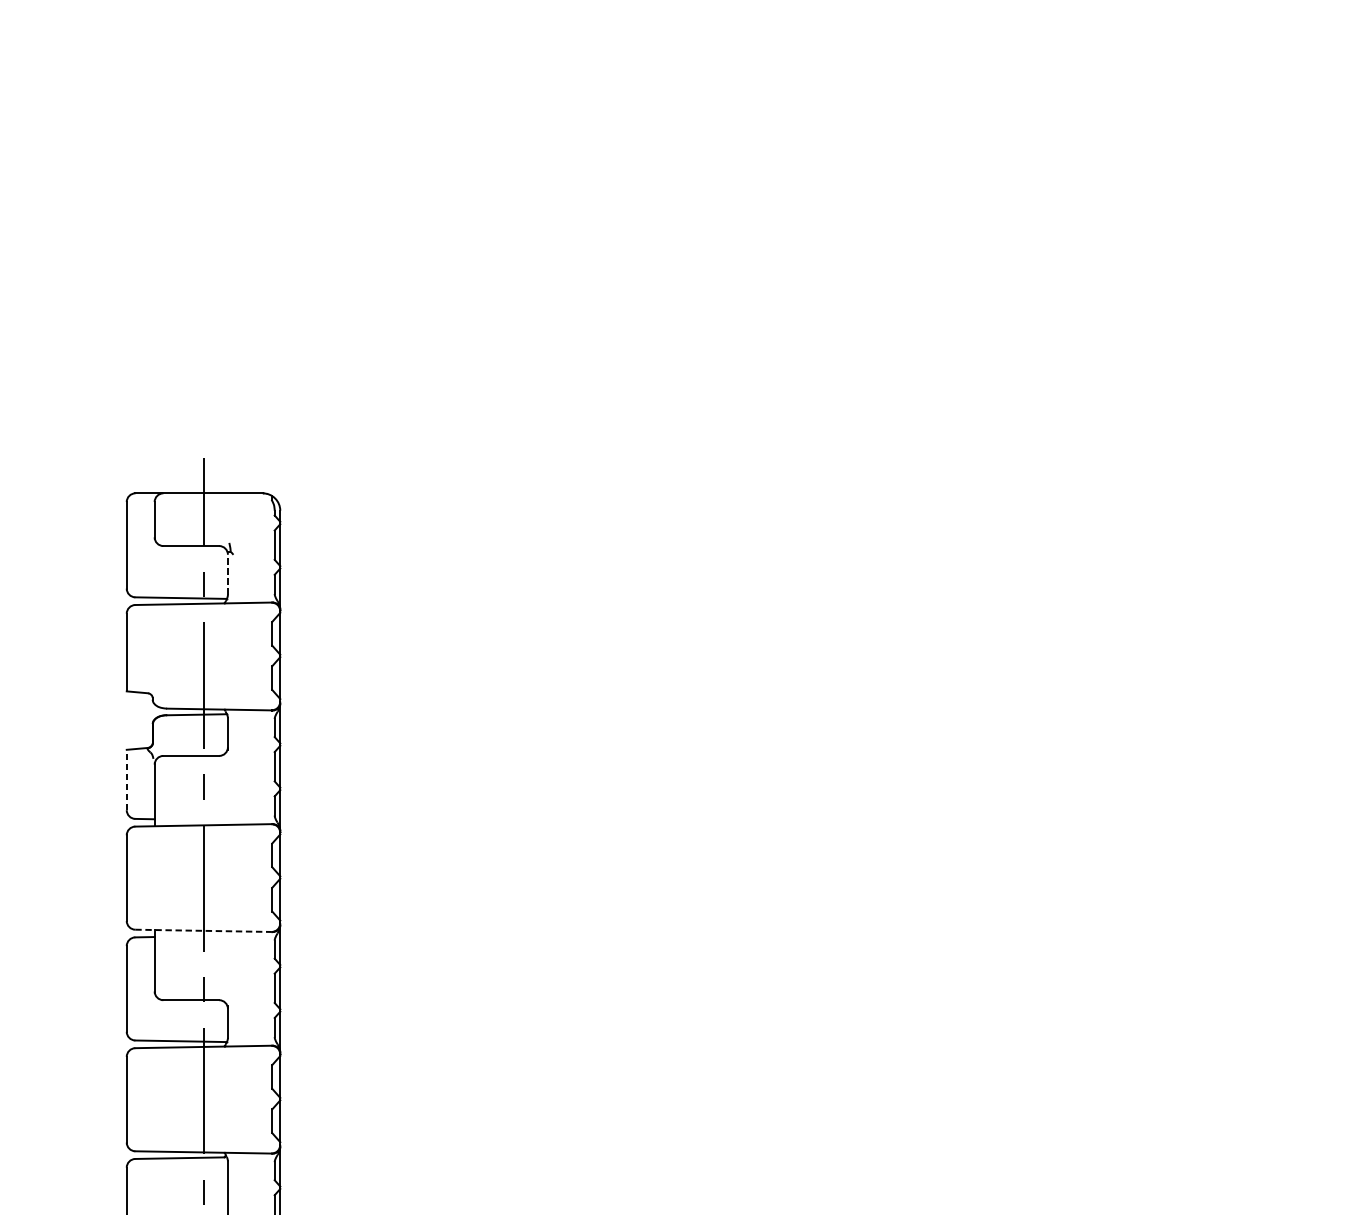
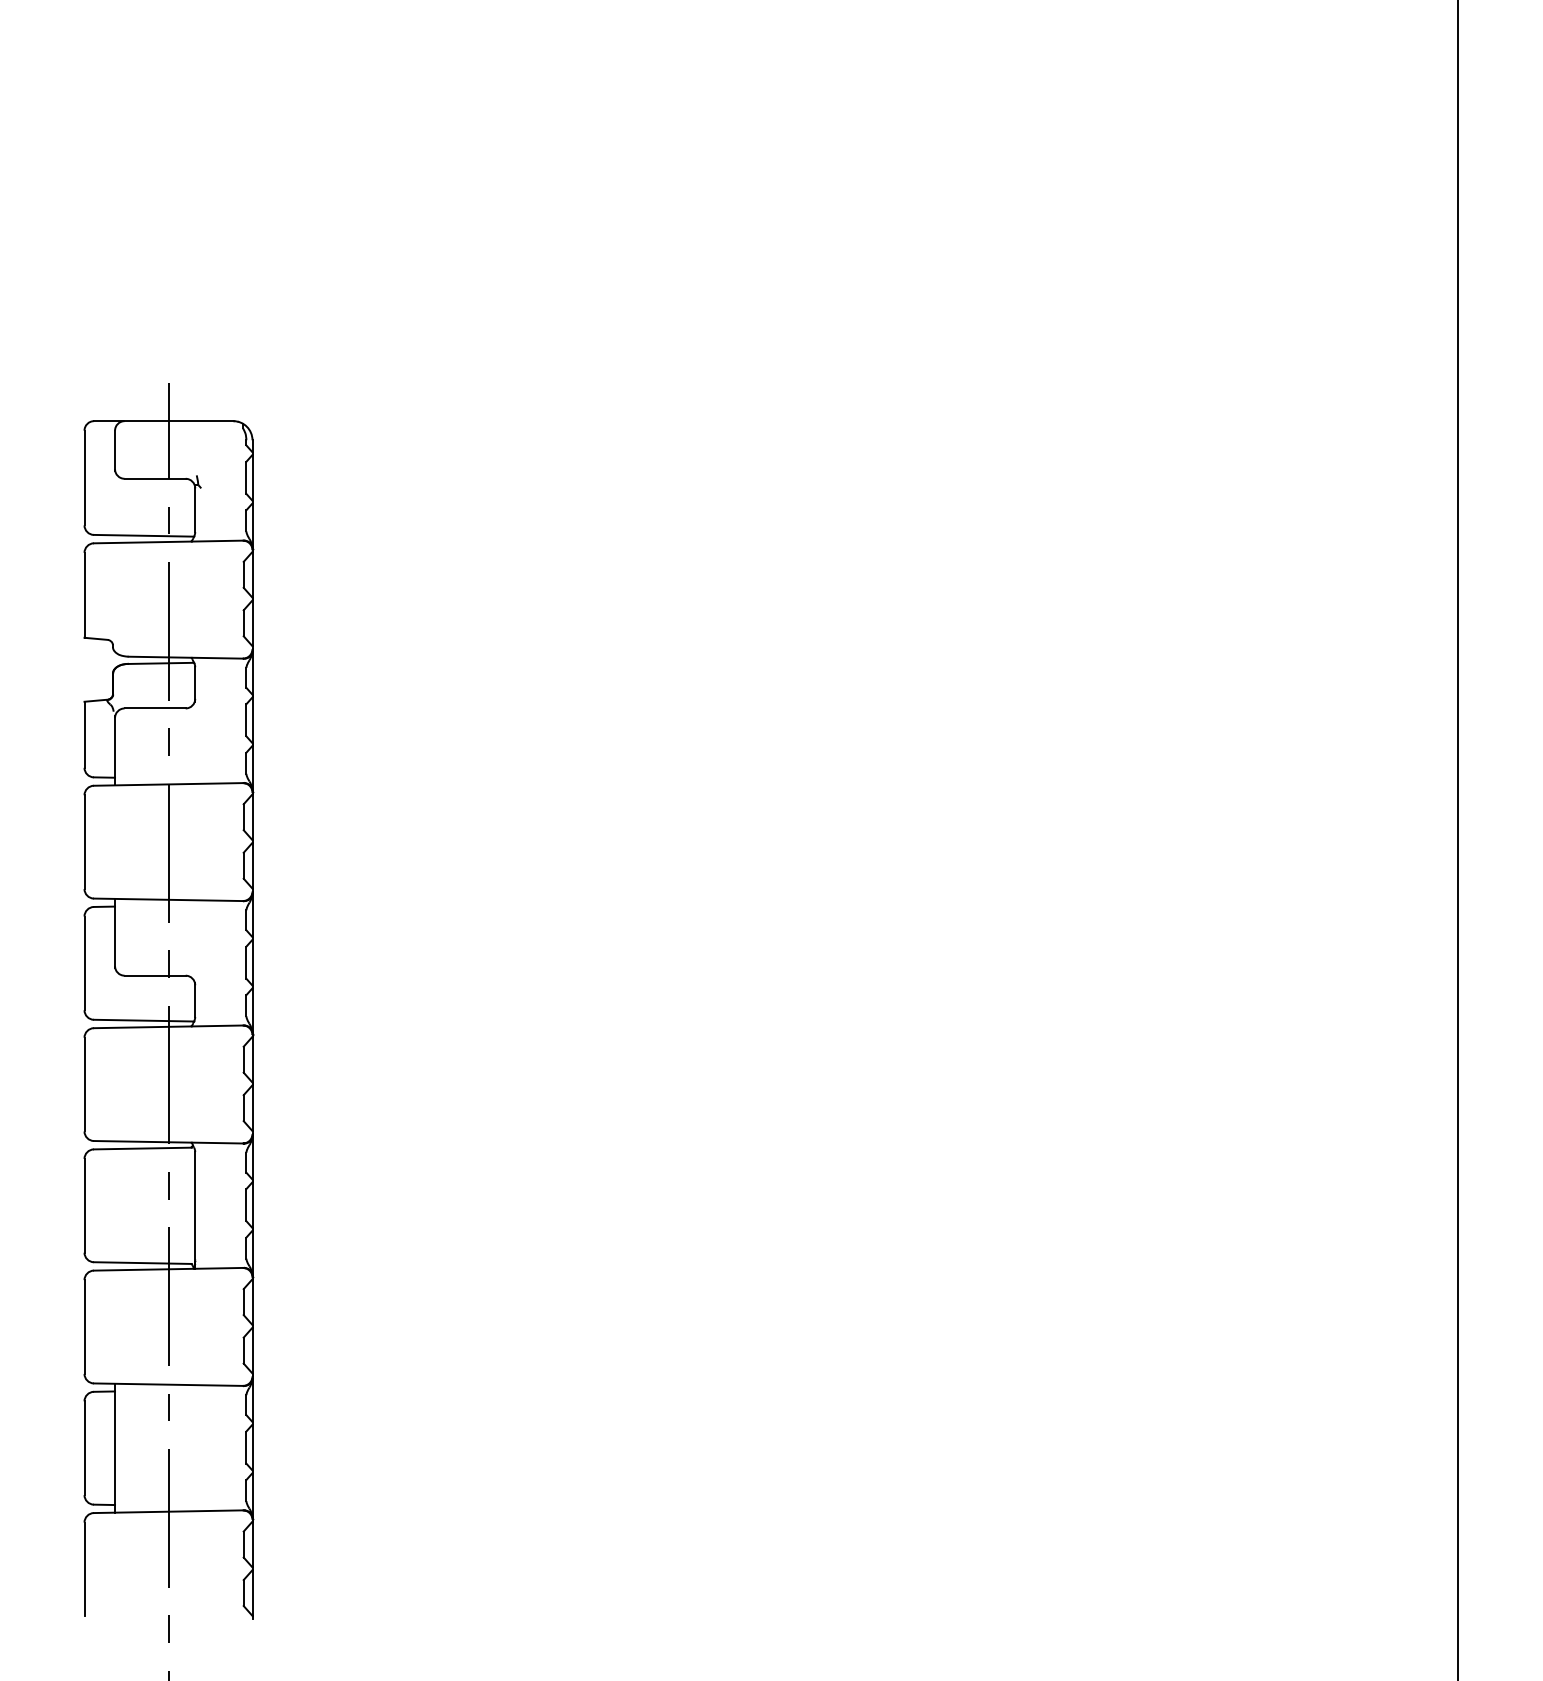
line: (228, 575) -> (195, 510), dashed -> solid
line: (126, 779) -> (84, 734), dashed -> solid
line: (203, 930) -> (168, 899), dashed -> solid

